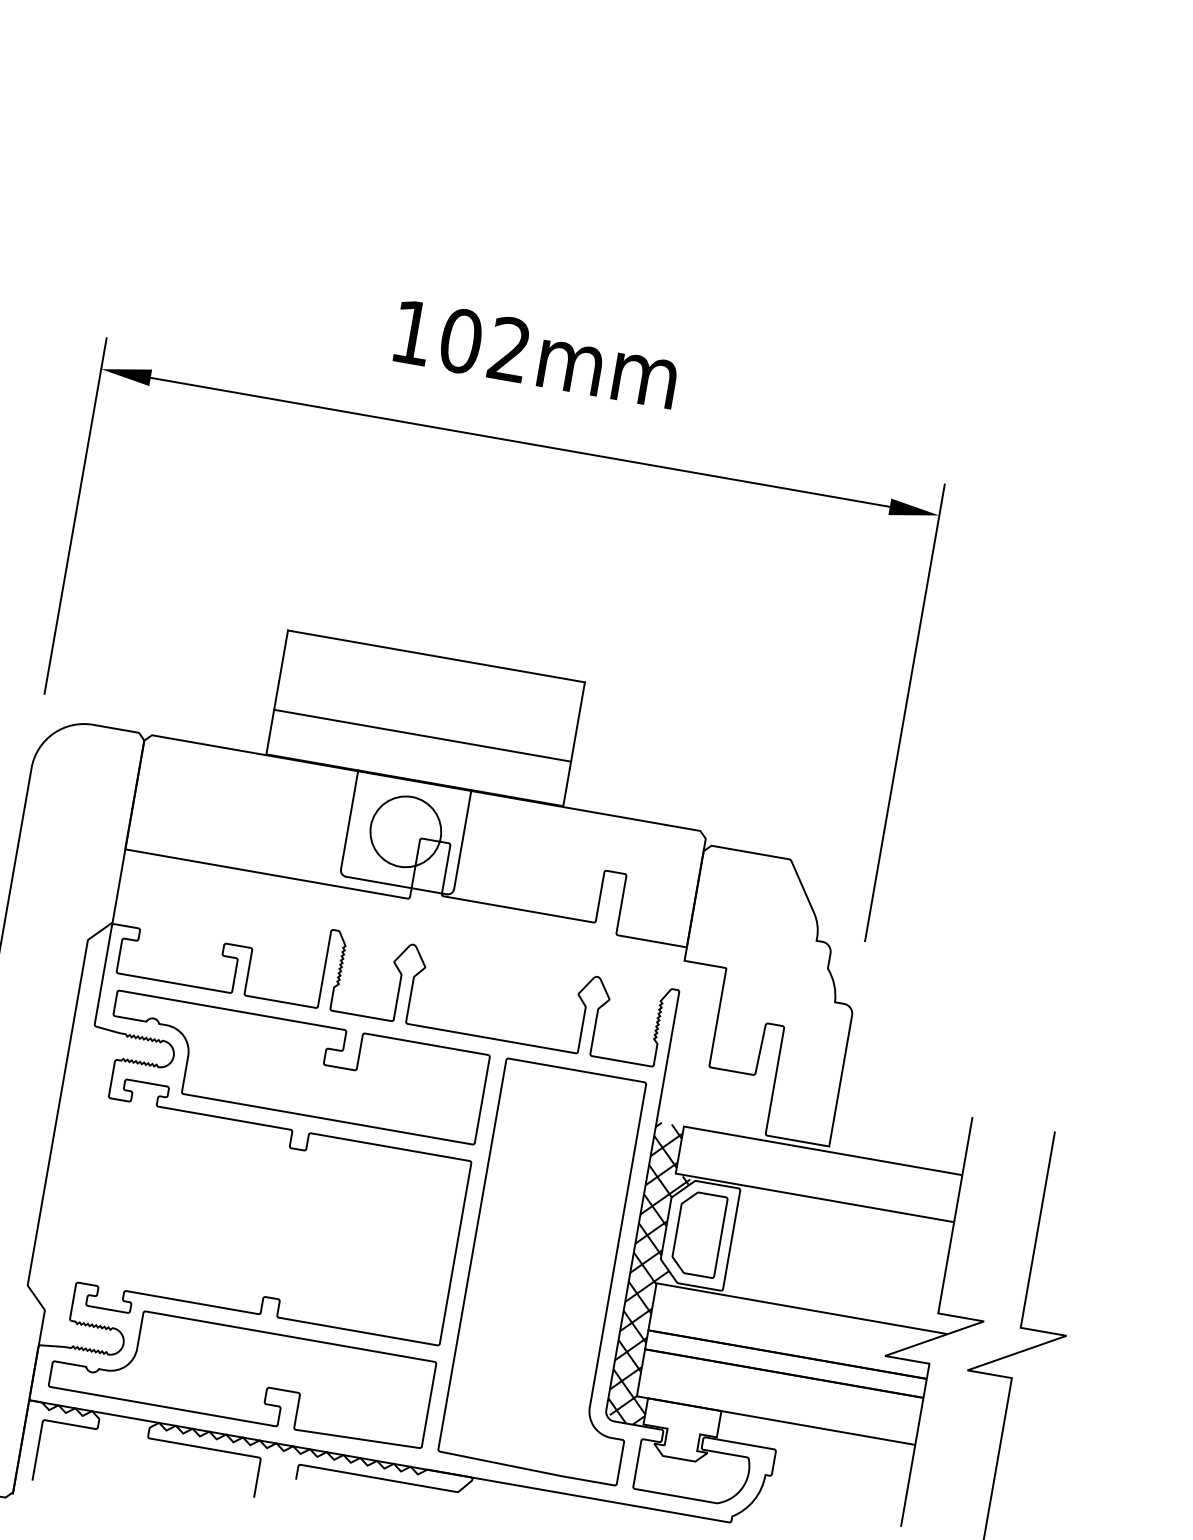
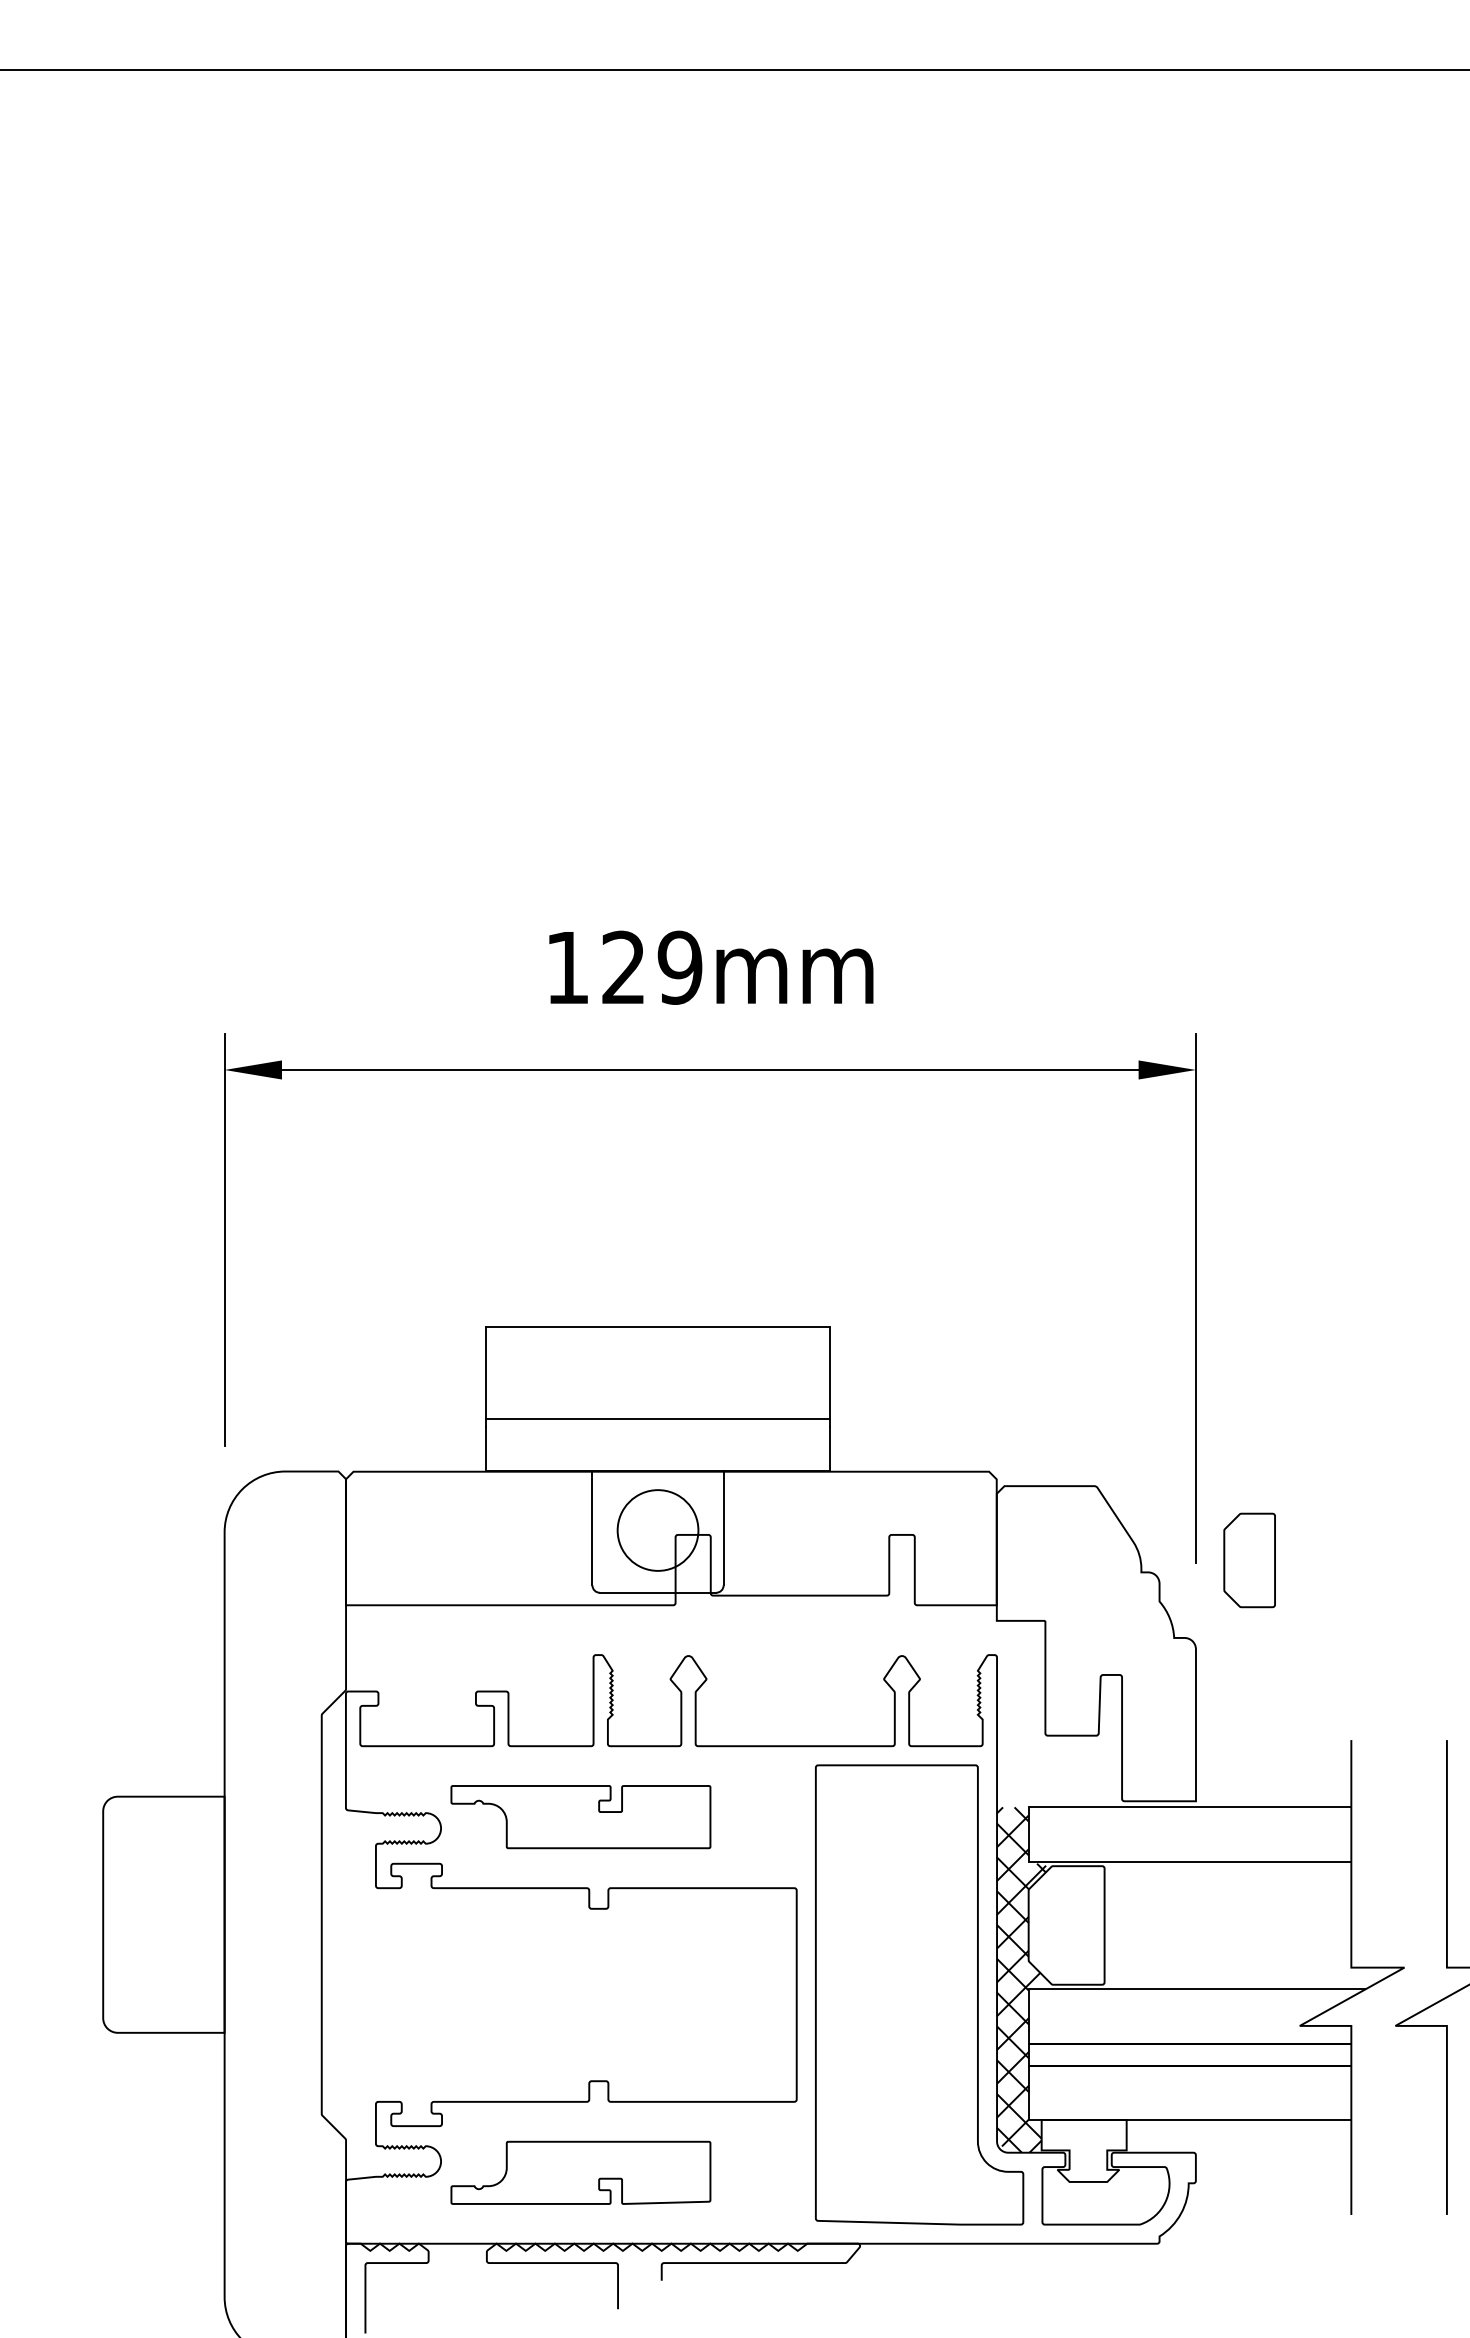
text: (484, 345) -> (651, 967), 102mm -> 129mm
part: (295, 1066) -> (580, 1816), size x0.6
part: (698, 1234) -> (1249, 1560), moved
part: (242, 1374) -> (580, 2172), size x0.6

